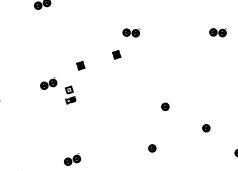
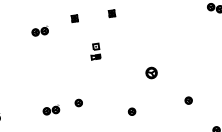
part: (70, 94) -> (96, 51), moved
part: (165, 106) -> (151, 72), size x1.6
part: (98, 148) -> (78, 103), added

